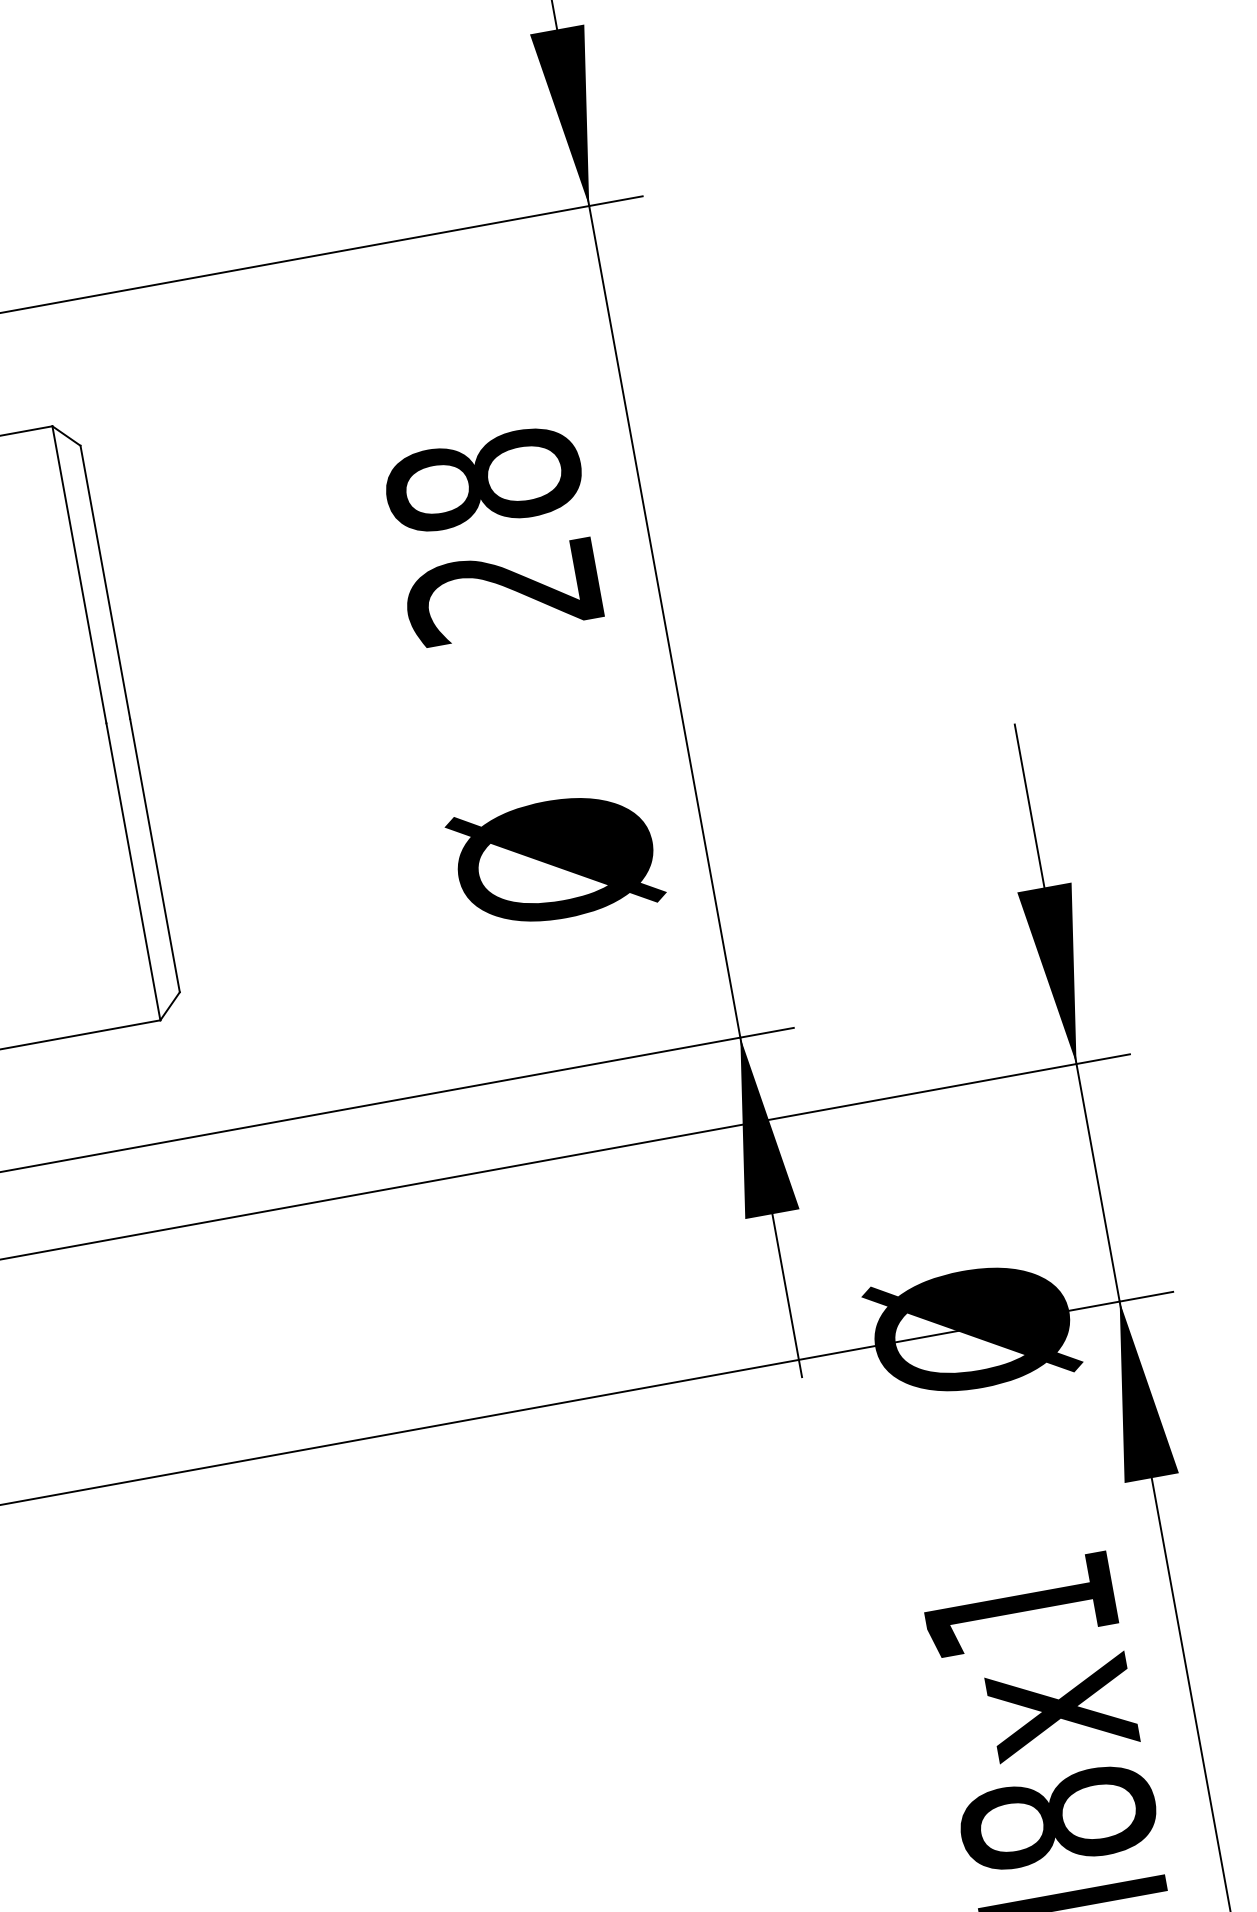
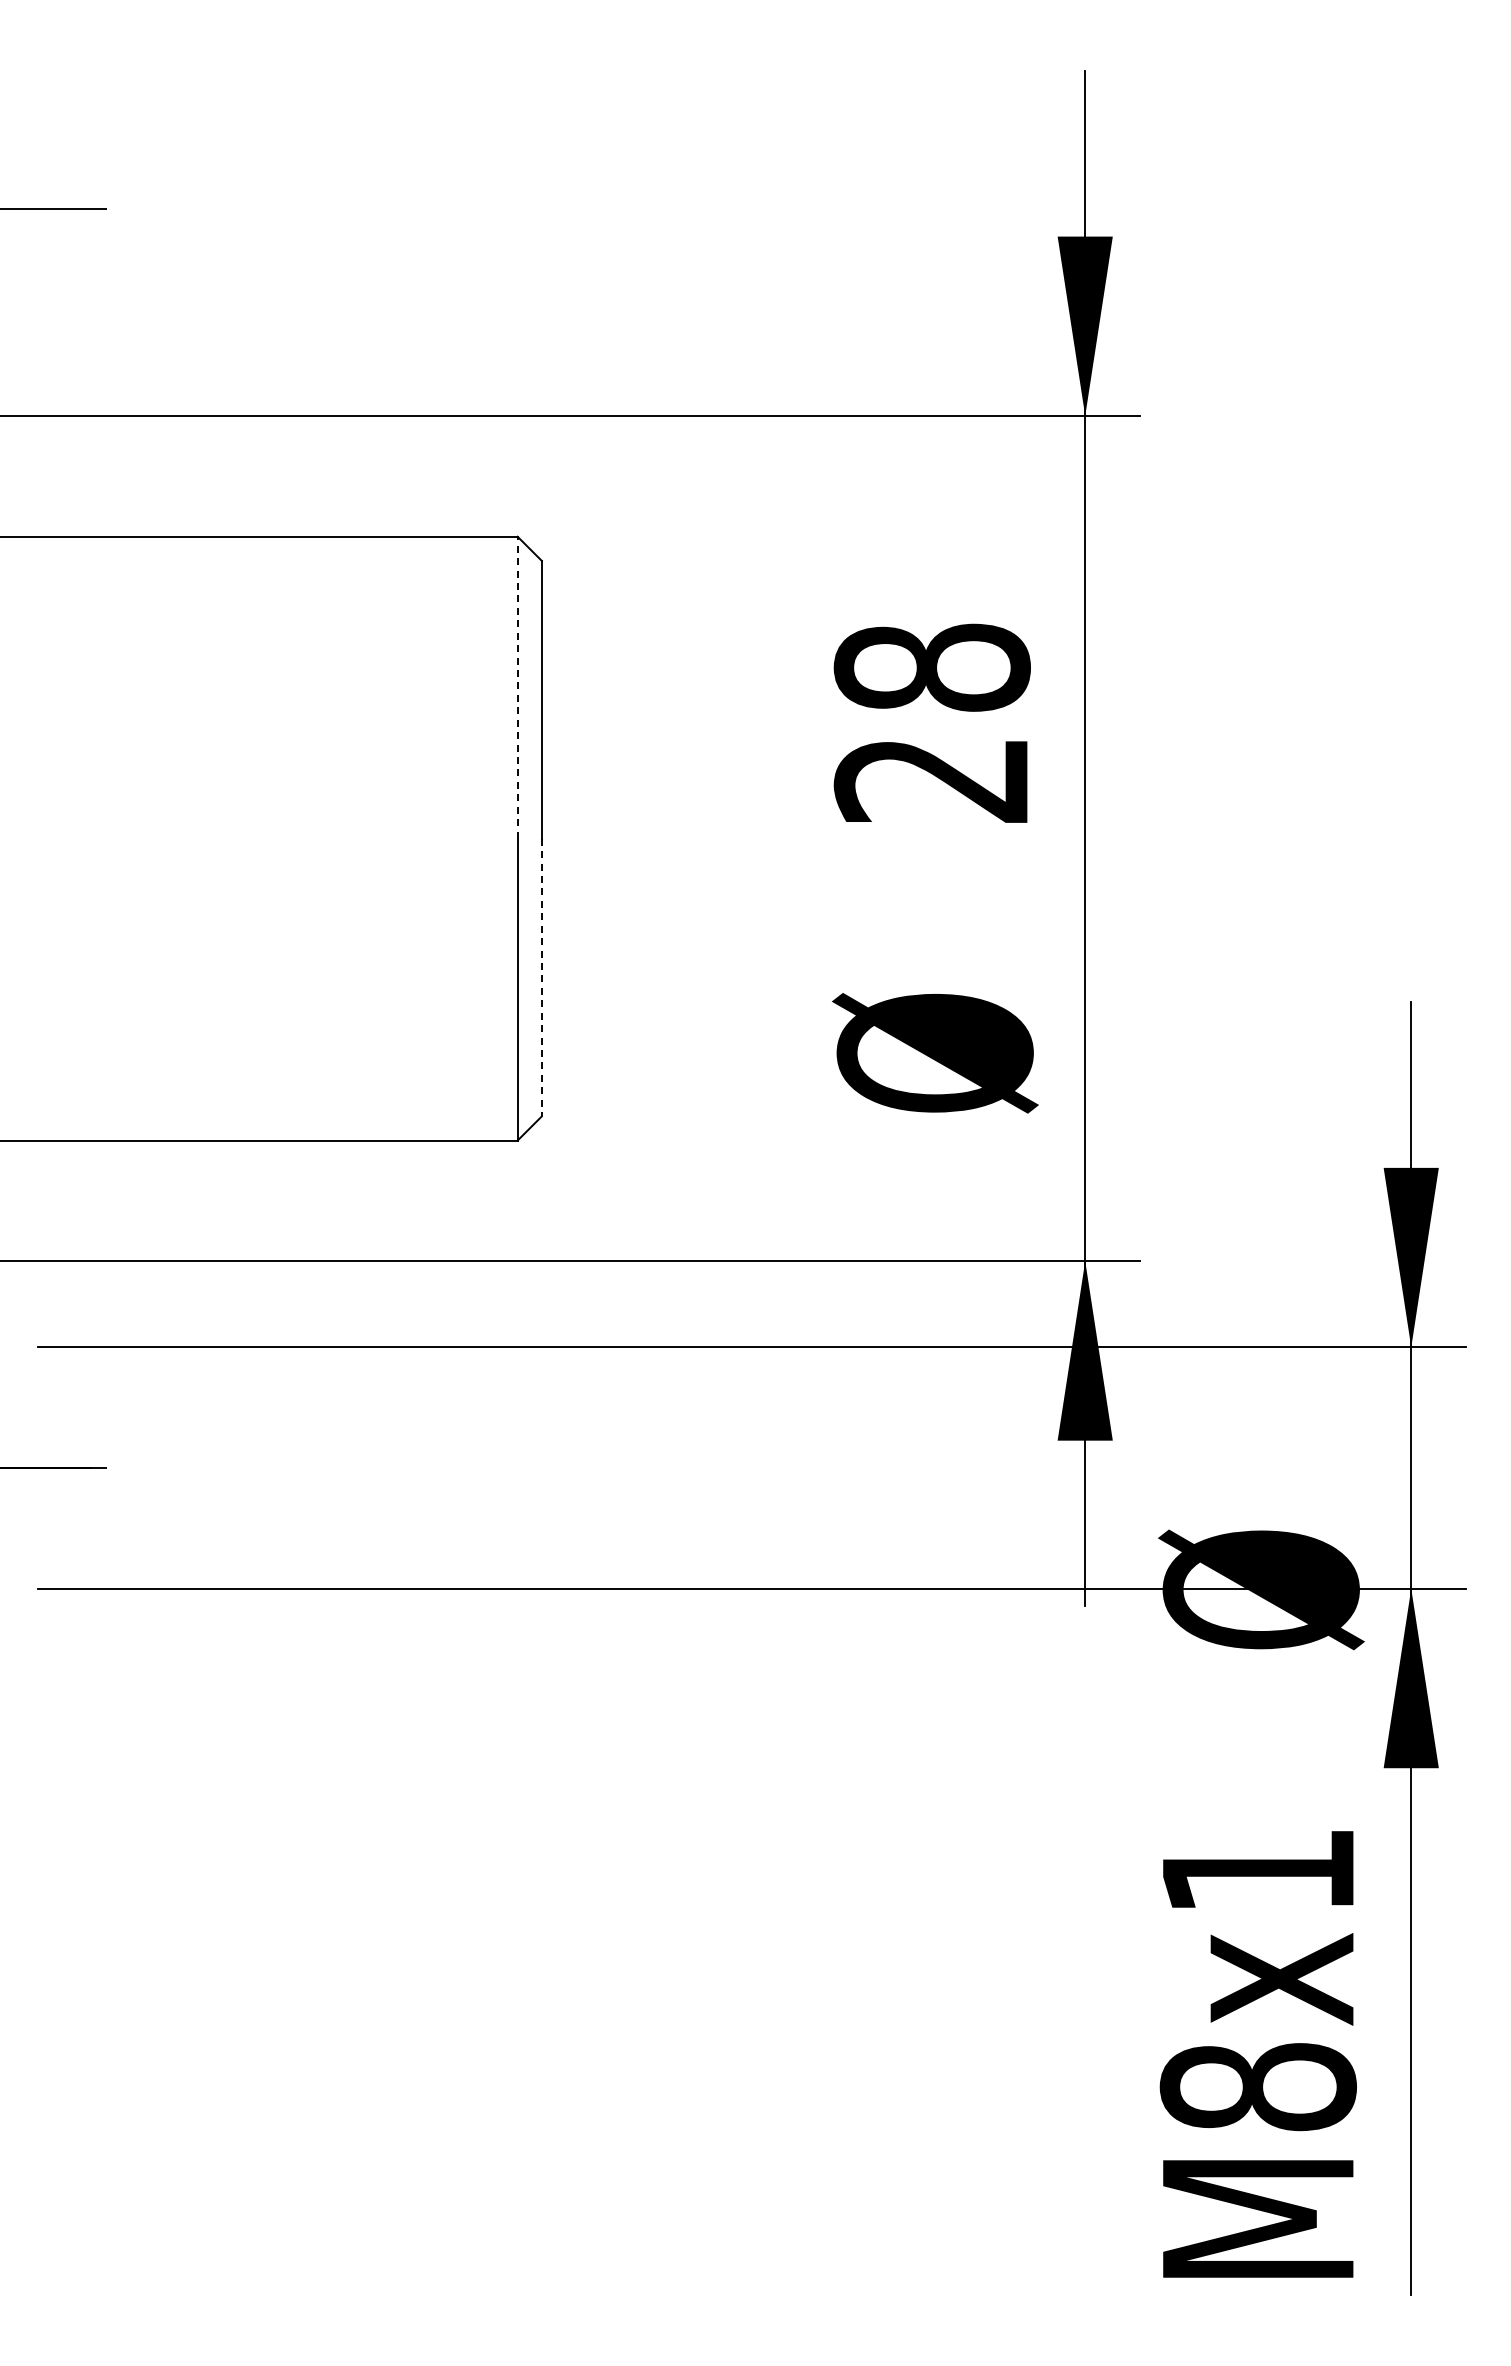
line: (79, 574) -> (517, 687), solid -> dashed
line: (154, 855) -> (541, 977), solid -> dashed

